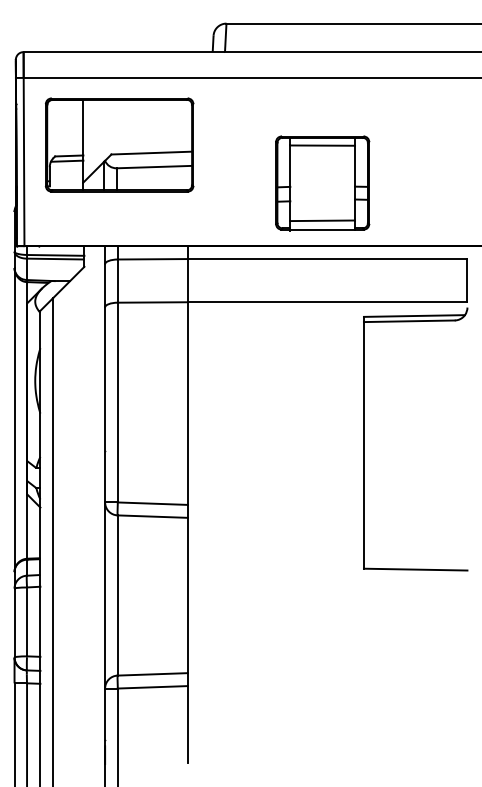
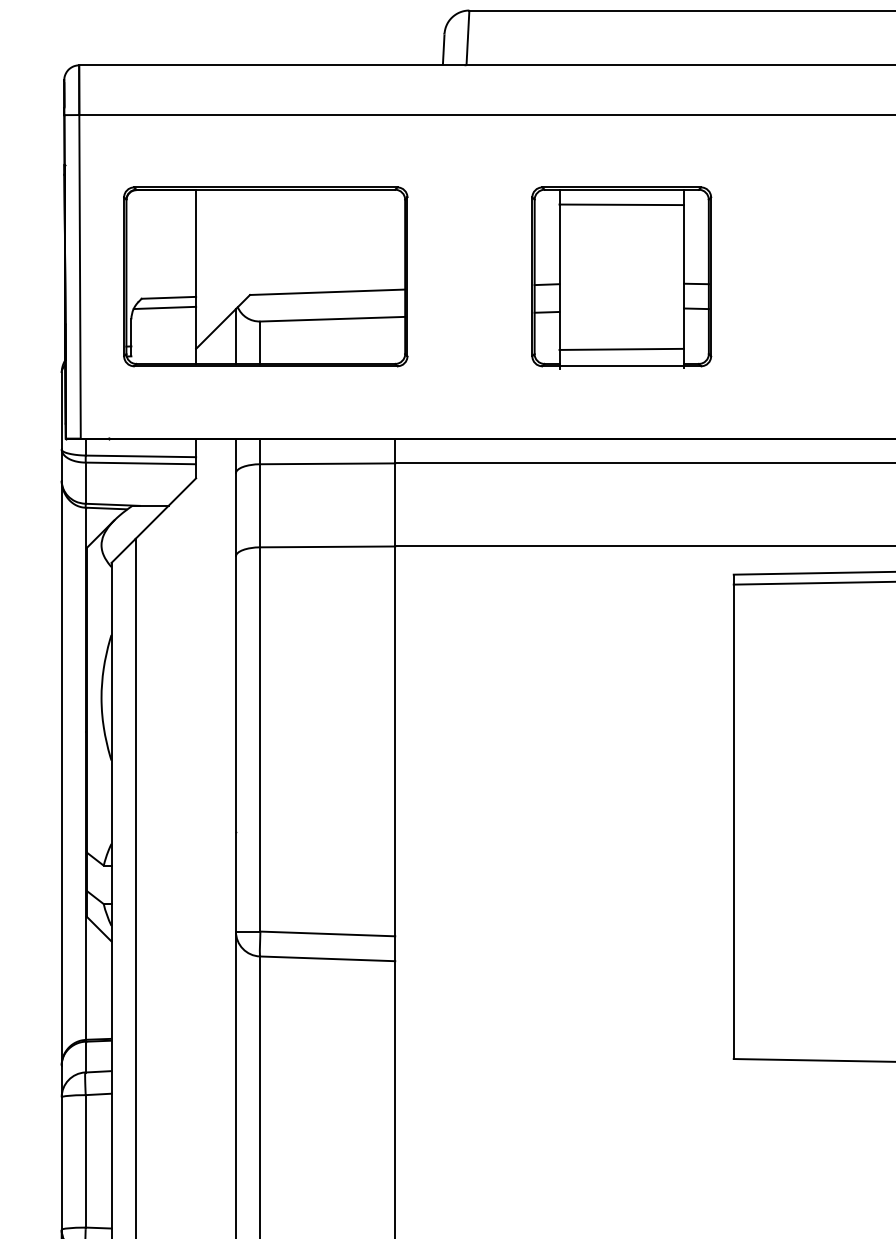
part: (119, 144) -> (265, 275), moved
part: (322, 183) -> (621, 277), moved

